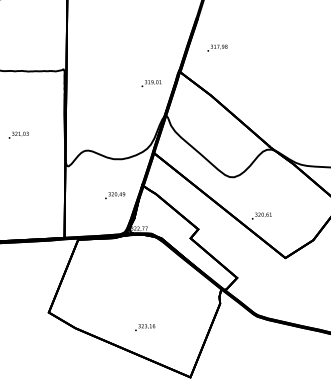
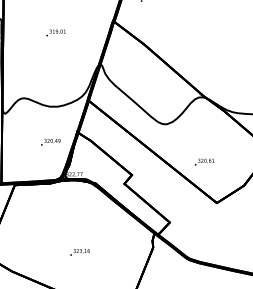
text: (151, 83) -> (56, 32), moved
text: (261, 215) -> (204, 161), moved
text: (145, 327) -> (80, 252), moved

